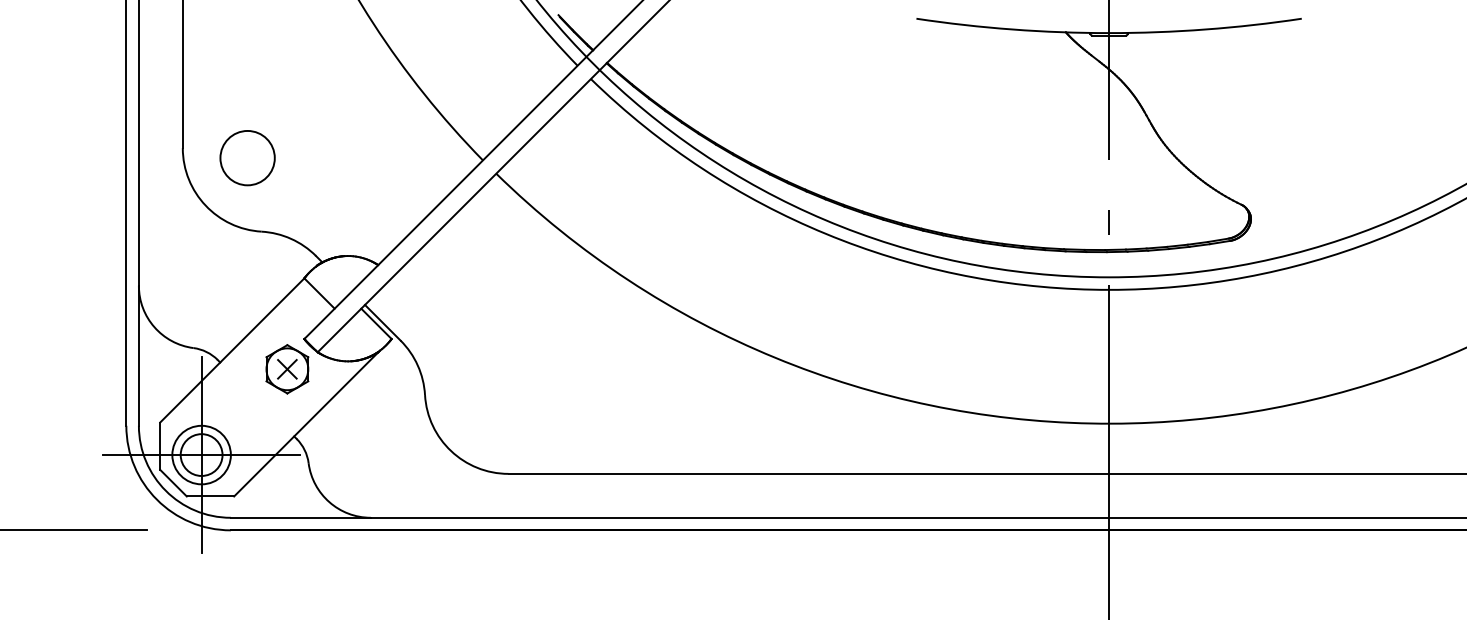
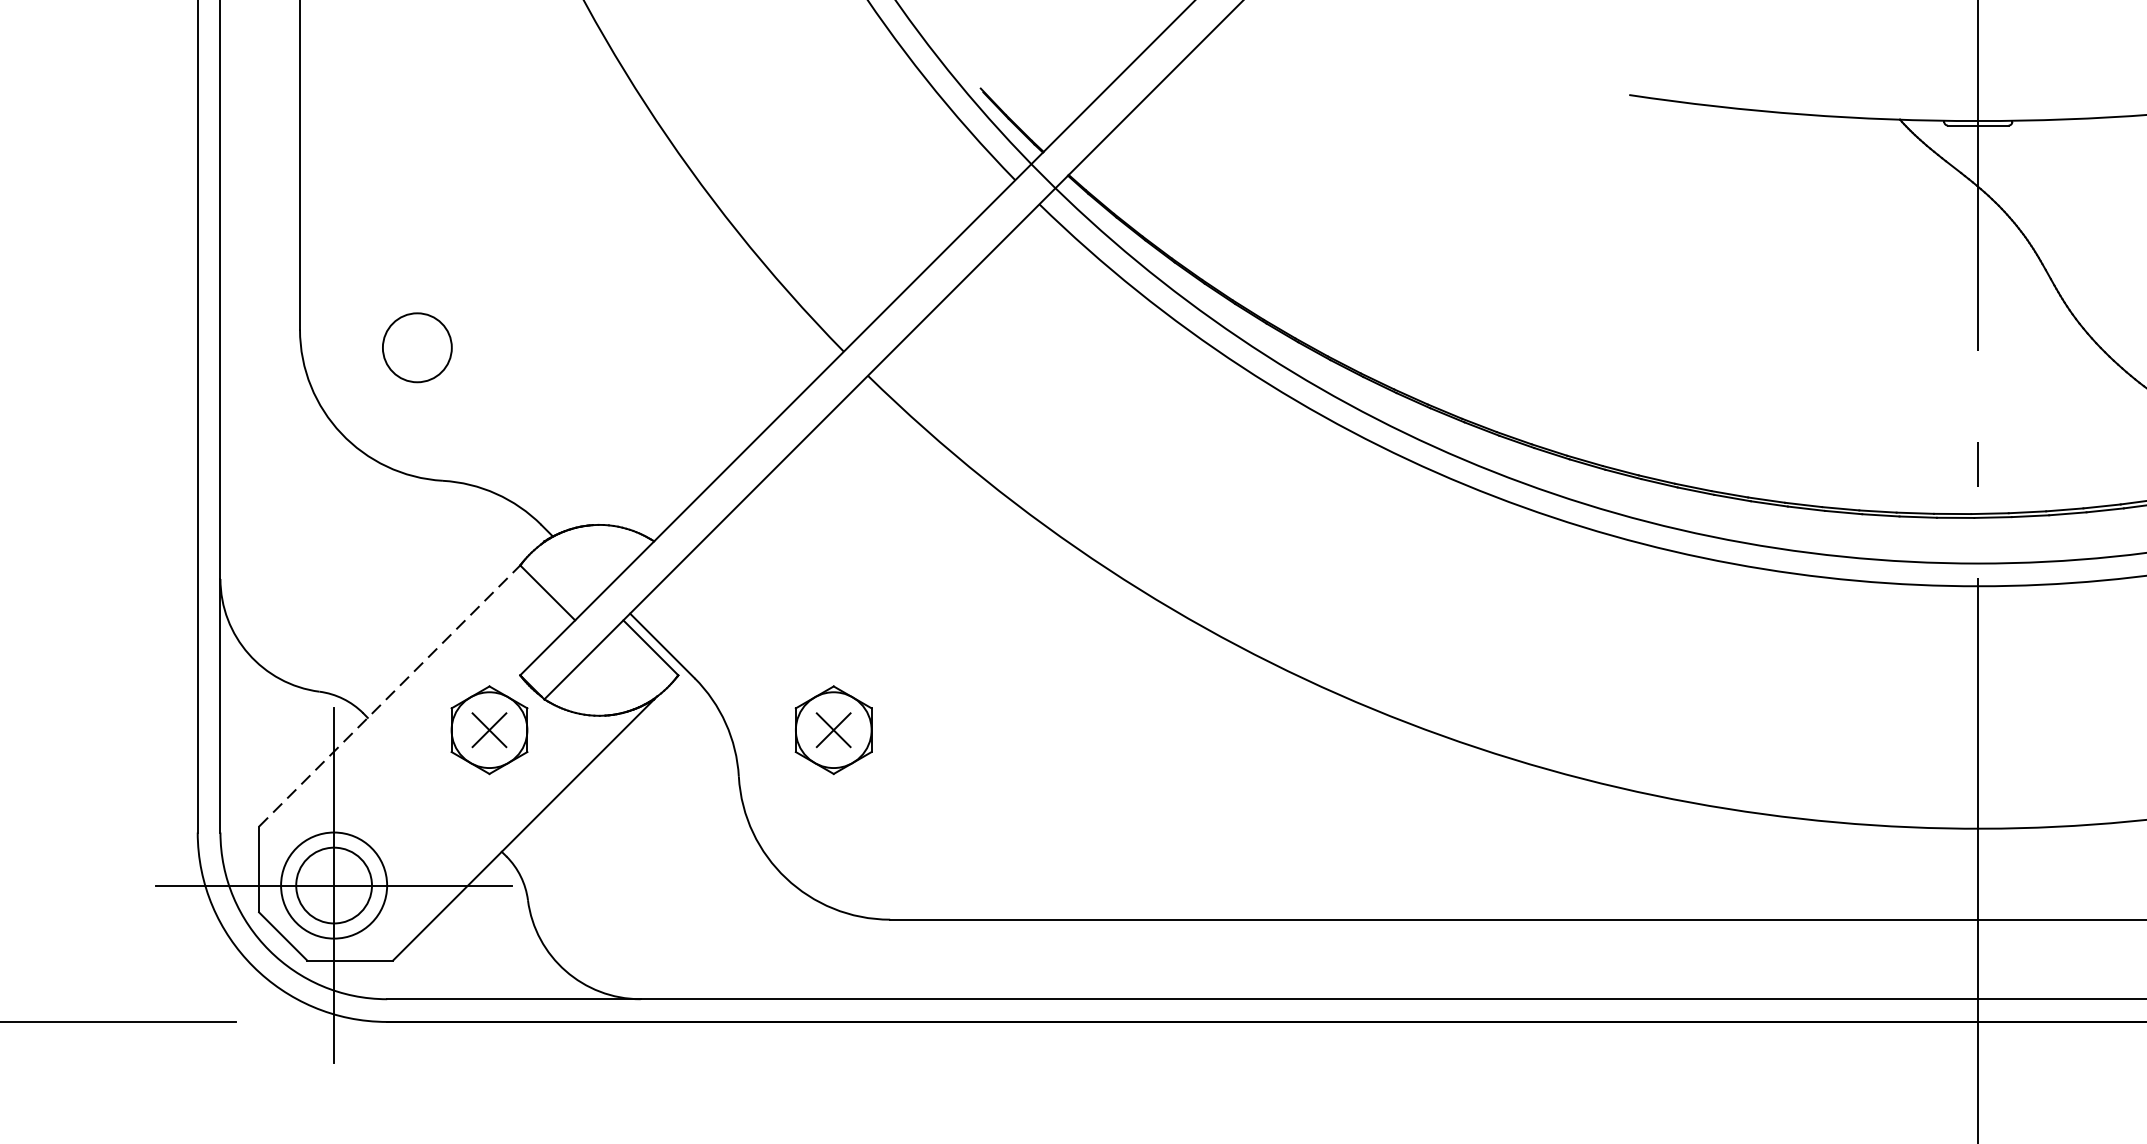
circle: (247, 158) -> (417, 348), size x0.7
line: (232, 350) -> (390, 696), solid -> dashed
part: (477, 369) -> (833, 730), added

